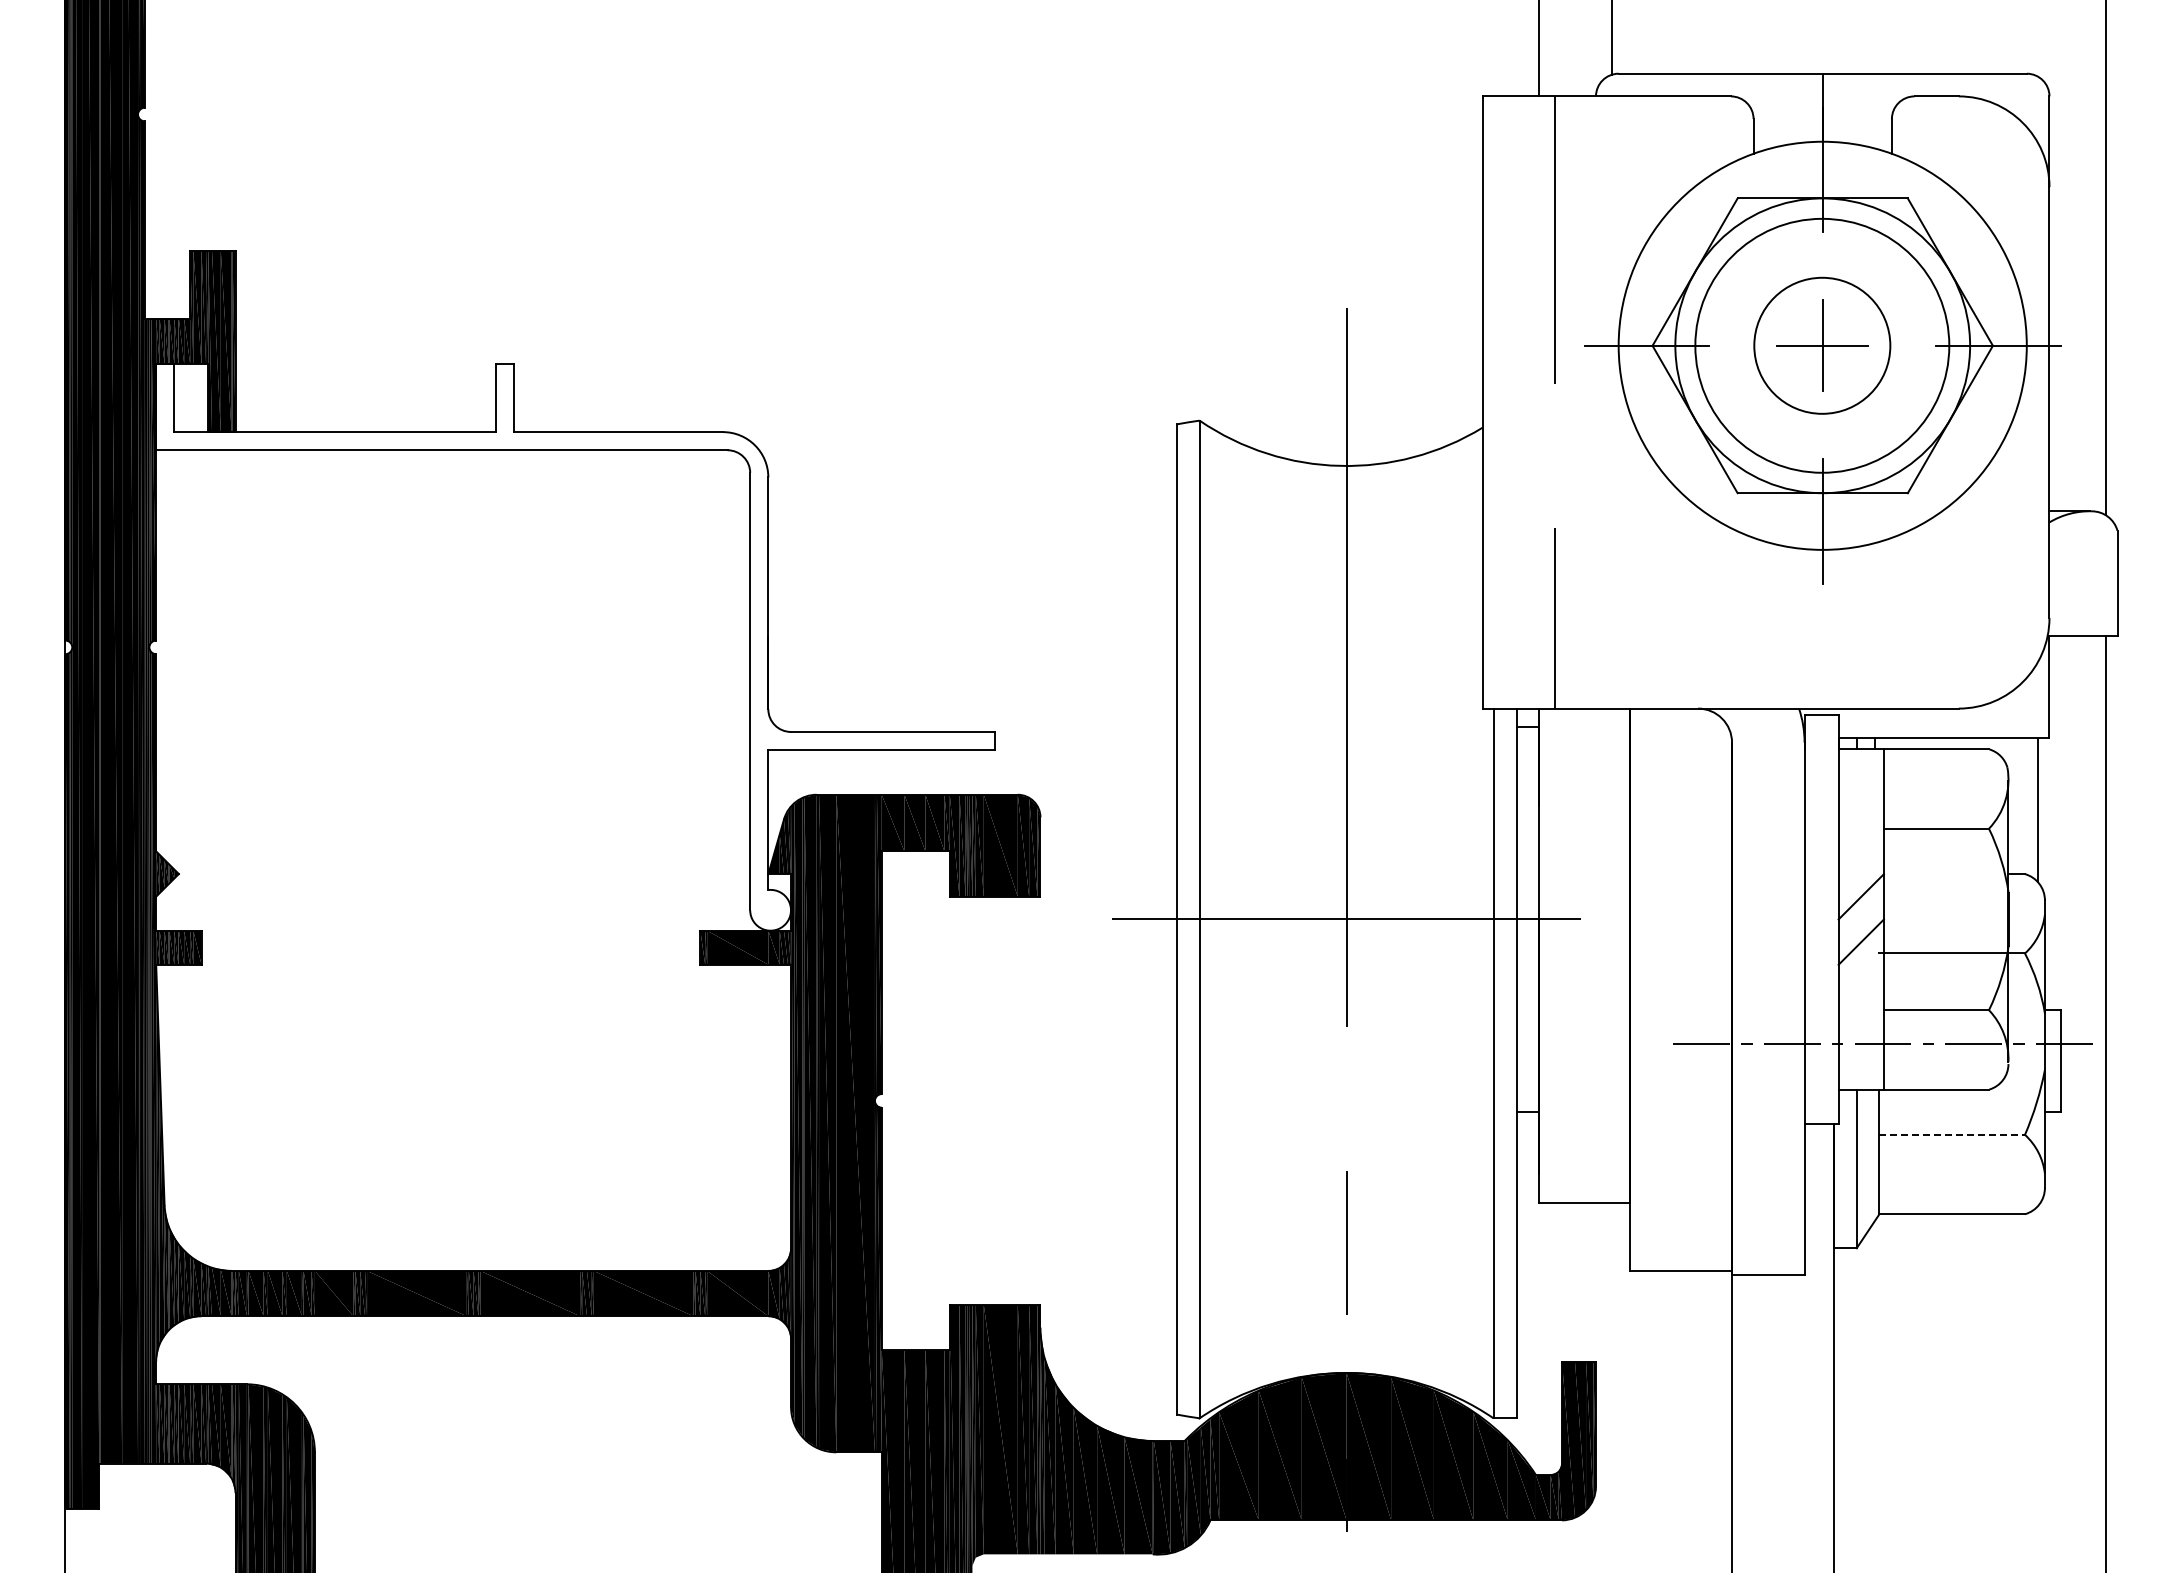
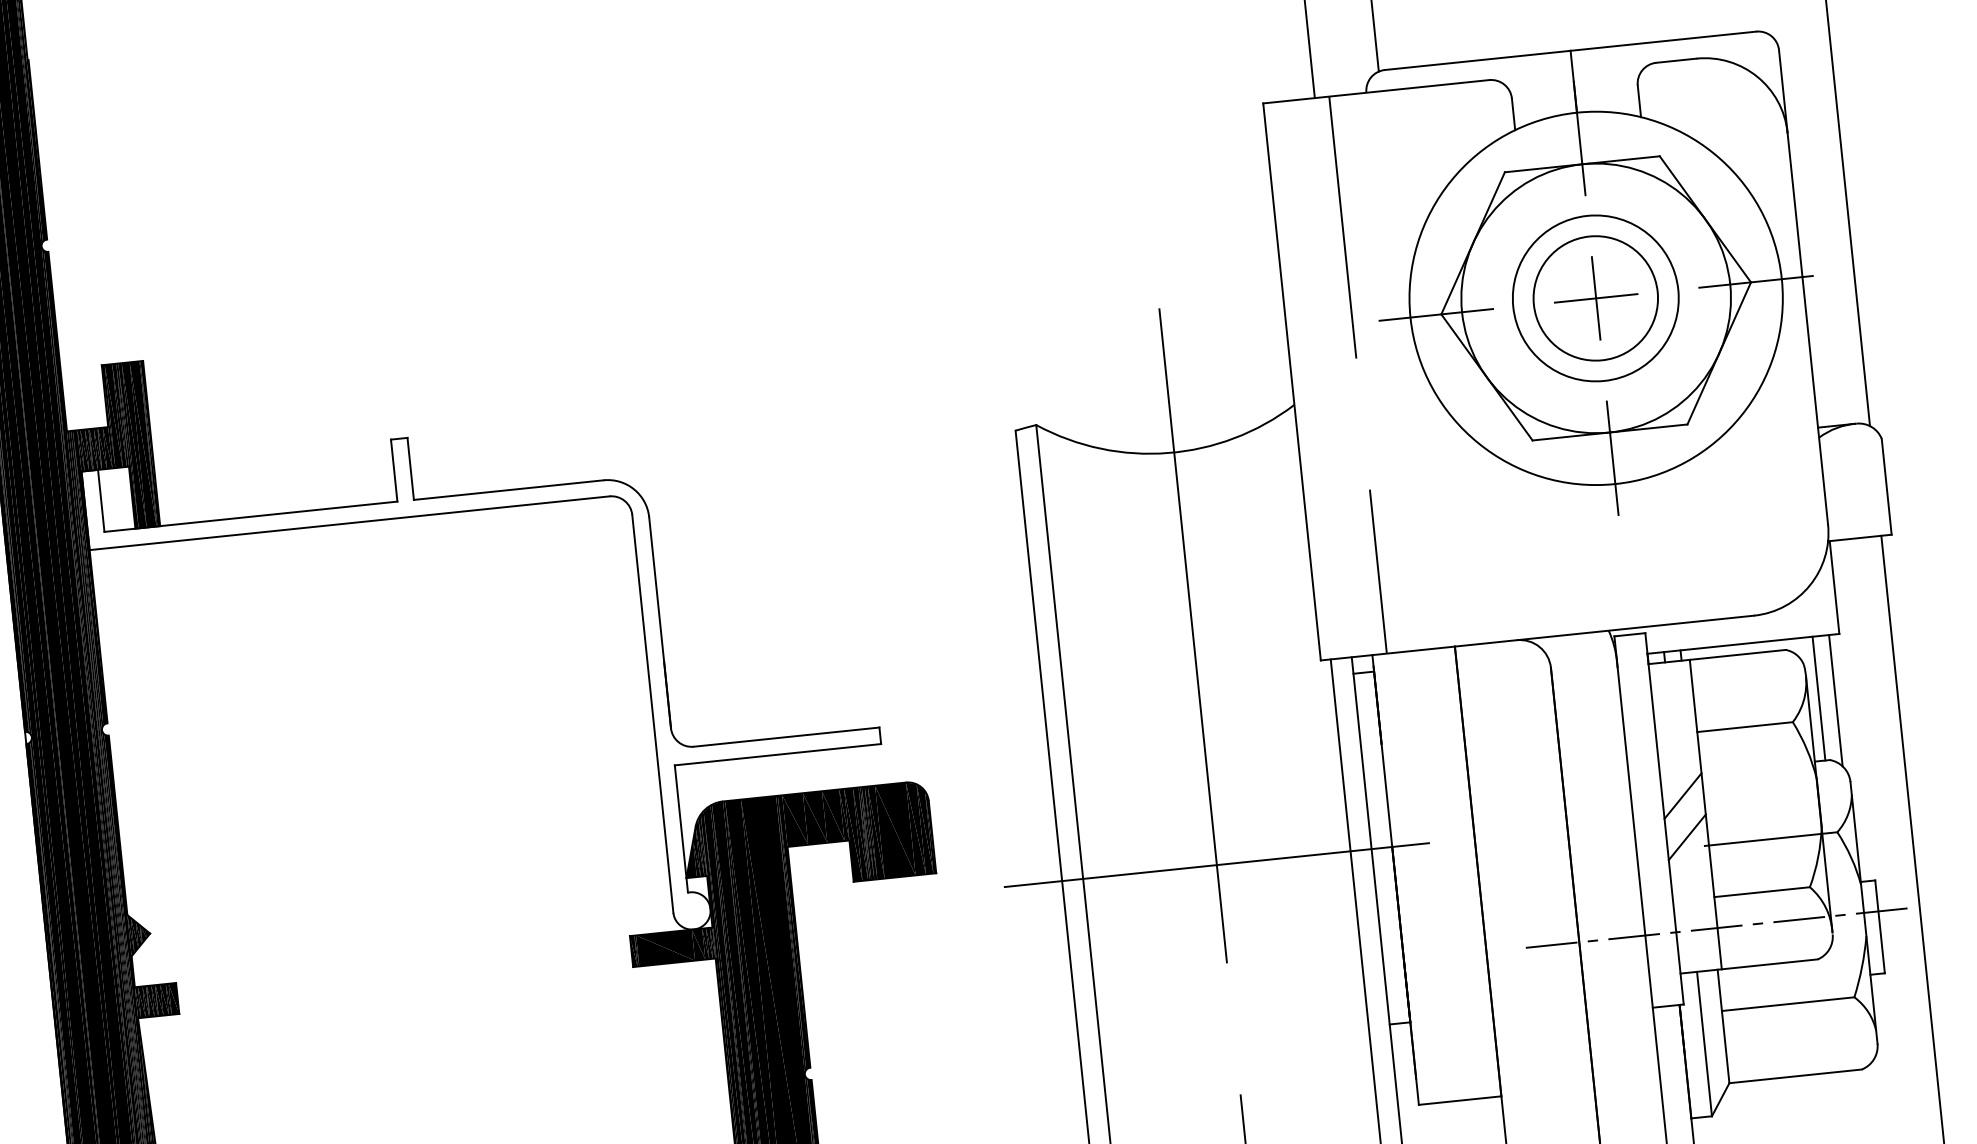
circle: (1822, 345) -> (1595, 298), size x0.71
line: (2020, 806) -> (1819, 698), added
line: (1952, 1134) -> (1788, 1003), dashed -> solid

